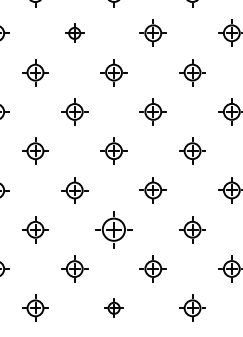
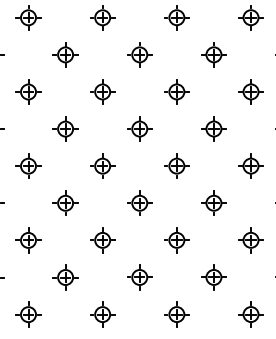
part: (74, 32) -> (65, 54), size x1.43
part: (113, 229) -> (102, 240), size x0.71
part: (113, 308) -> (102, 314), size x1.43

